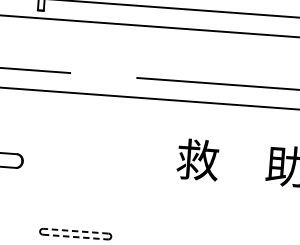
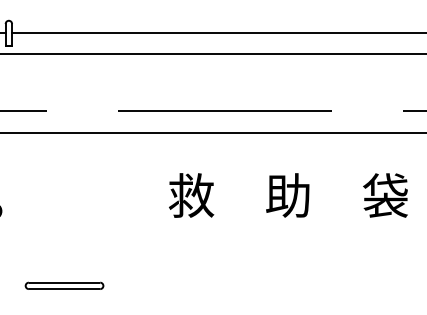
line: (75, 231) -> (64, 282), dashed -> solid
line: (75, 237) -> (64, 289), dashed -> solid

